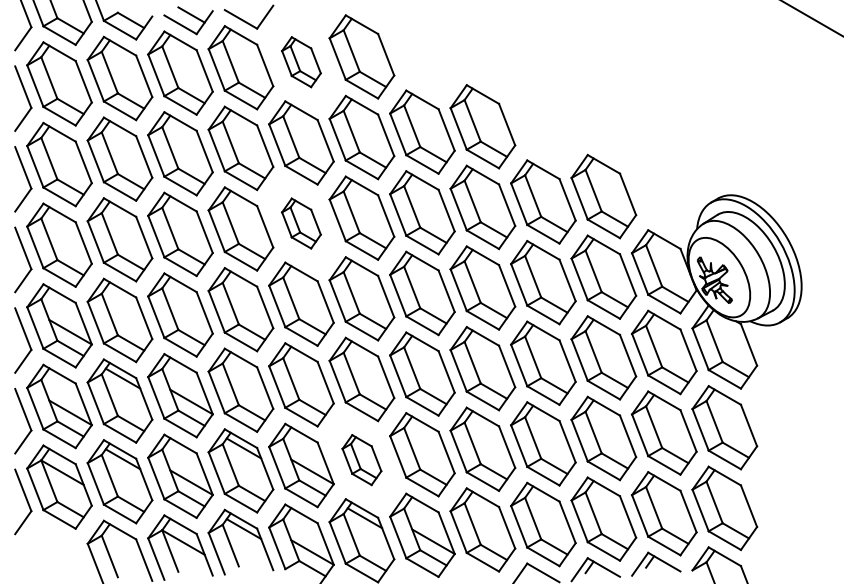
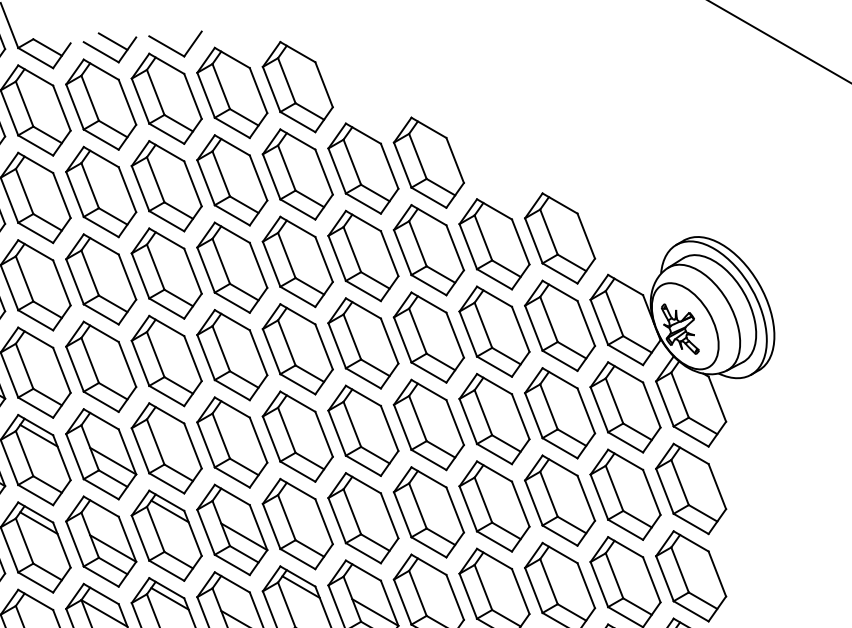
part: (301, 61) -> (232, 92), size x1.67
part: (301, 223) -> (232, 267), size x1.67
part: (361, 459) -> (297, 523), size x1.67

